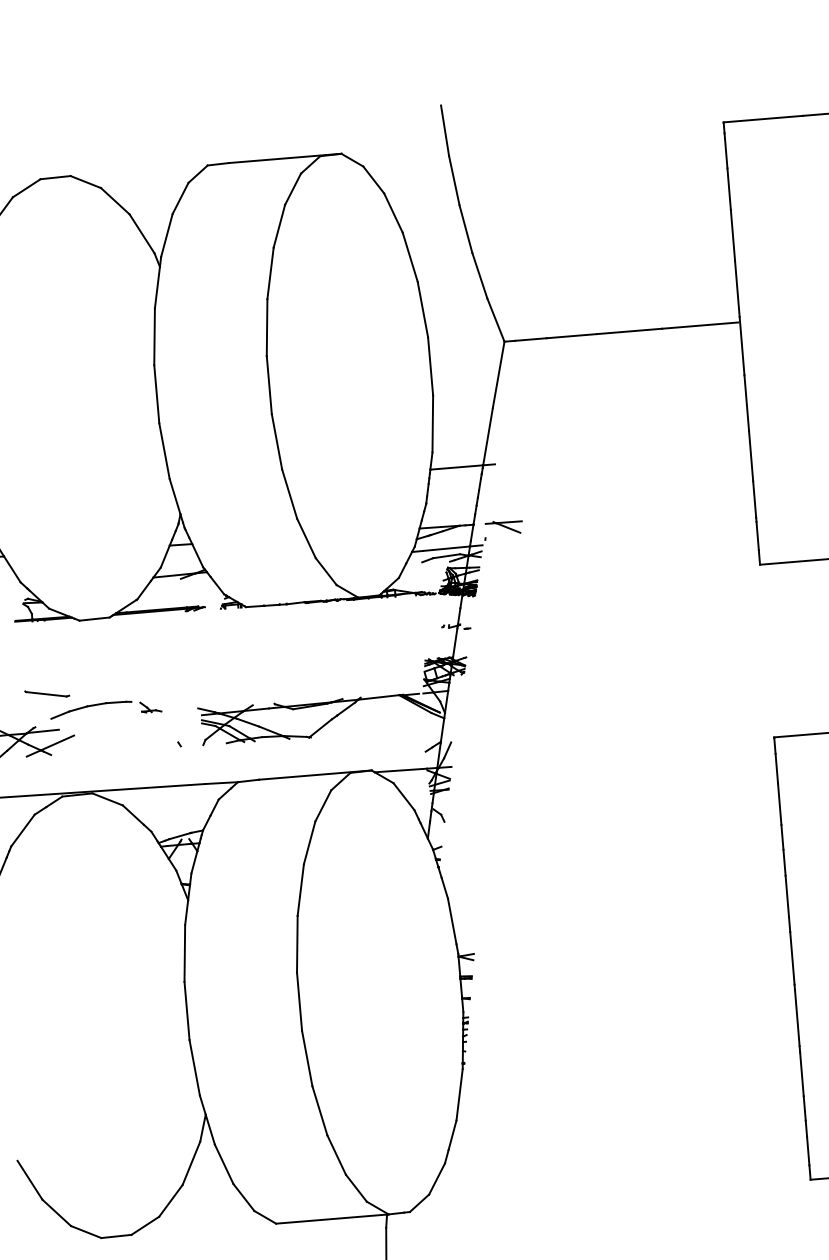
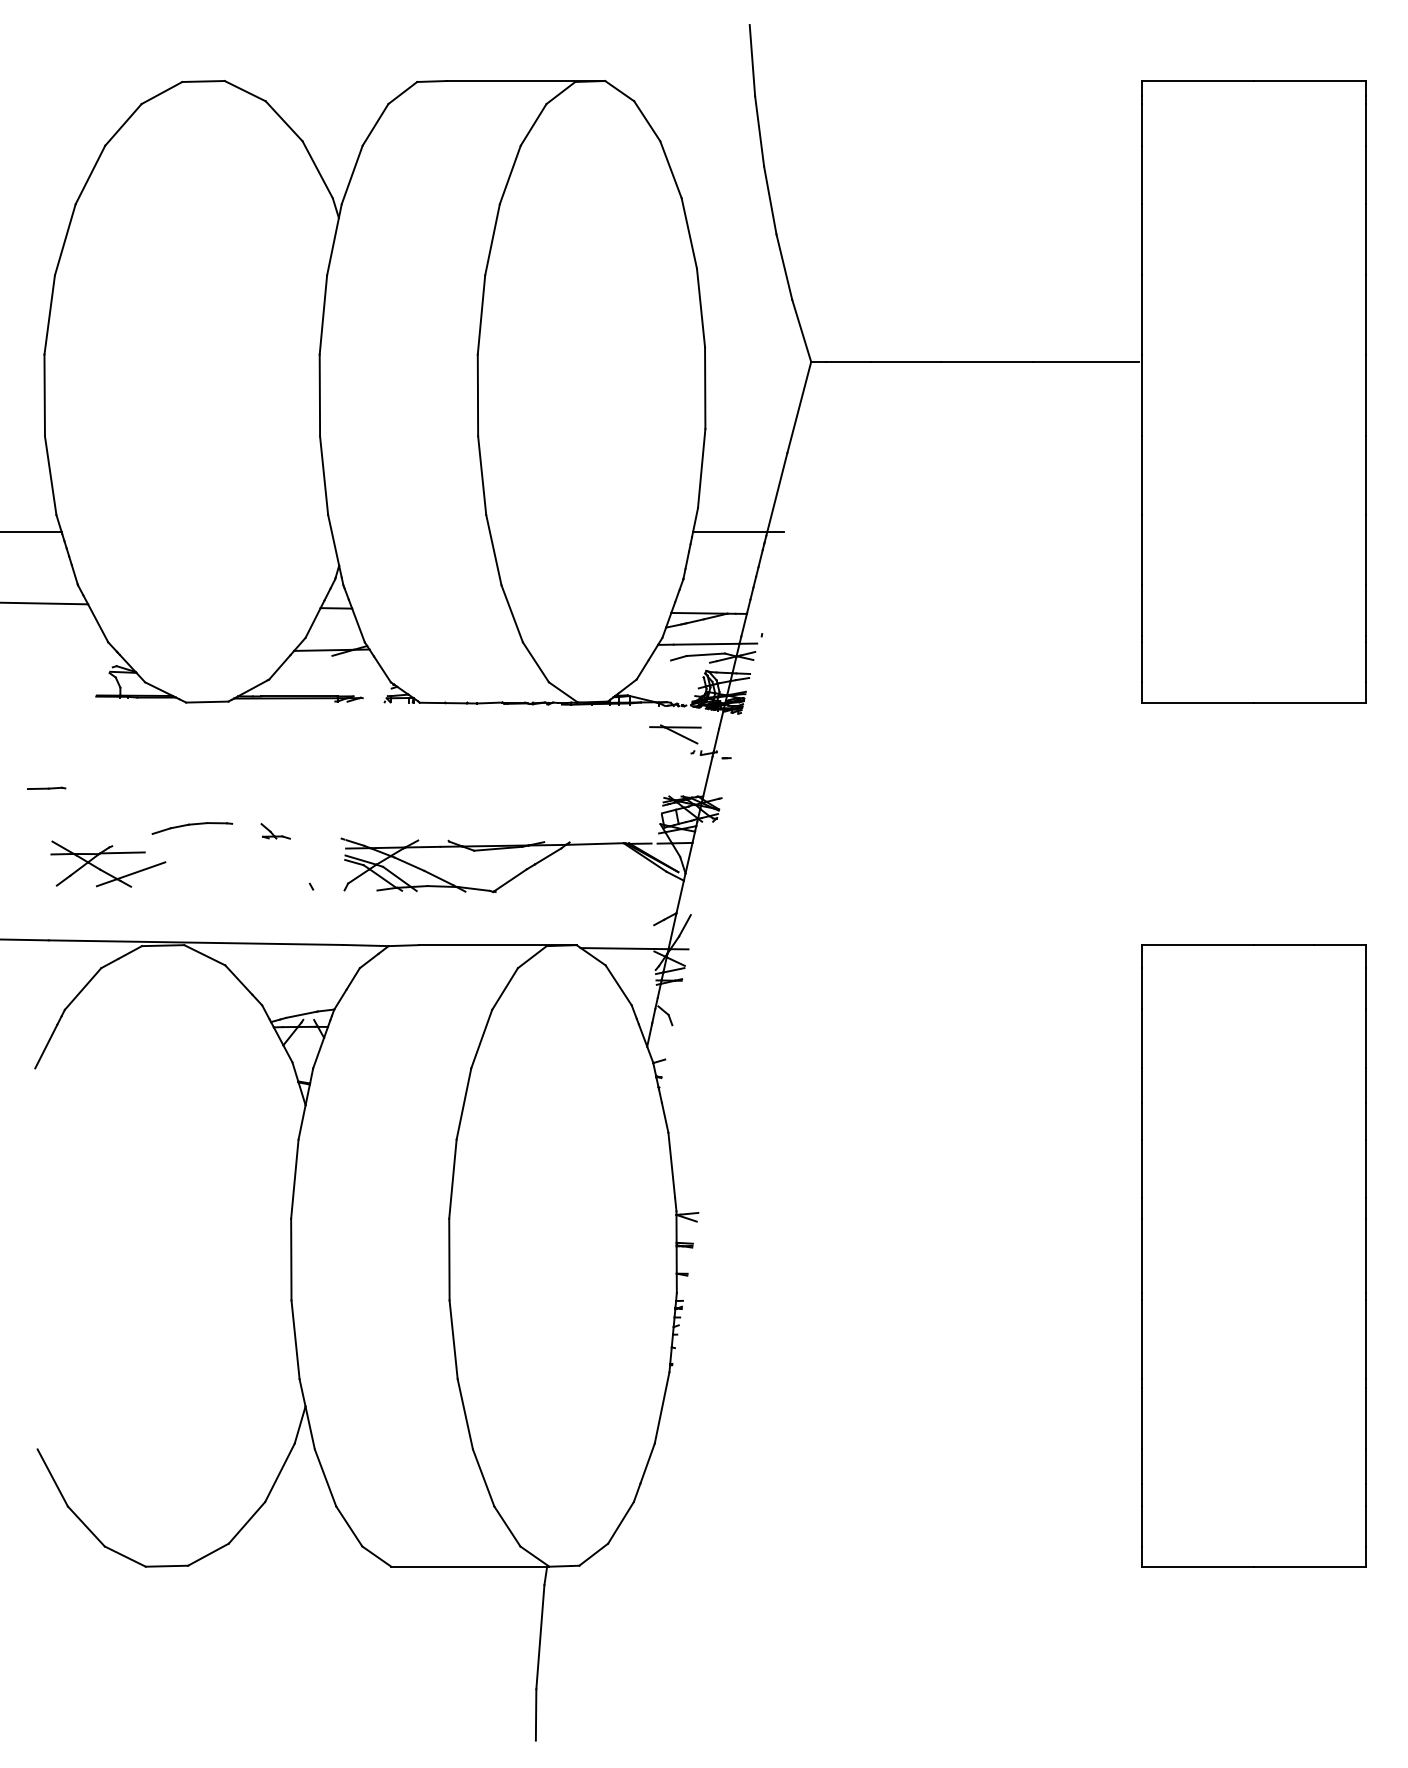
part: (504, 527) -> (675, 734), moved
line: (47, 693) -> (132, 800), removed
part: (91, 709) -> (192, 828), size x0.7

